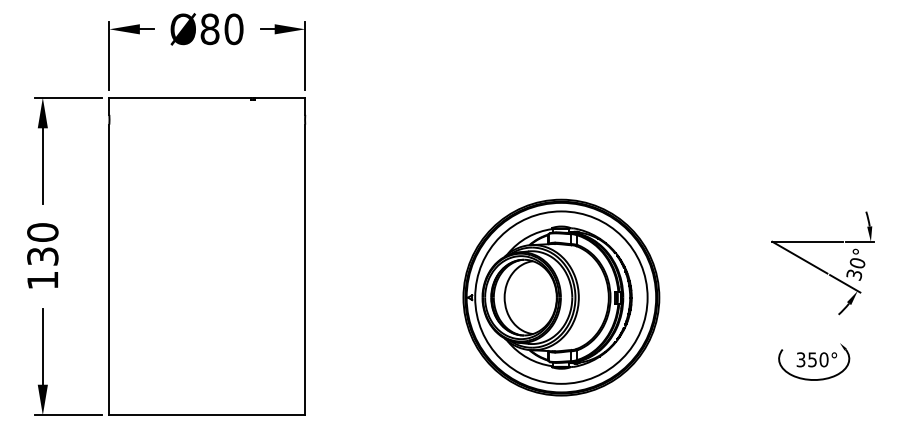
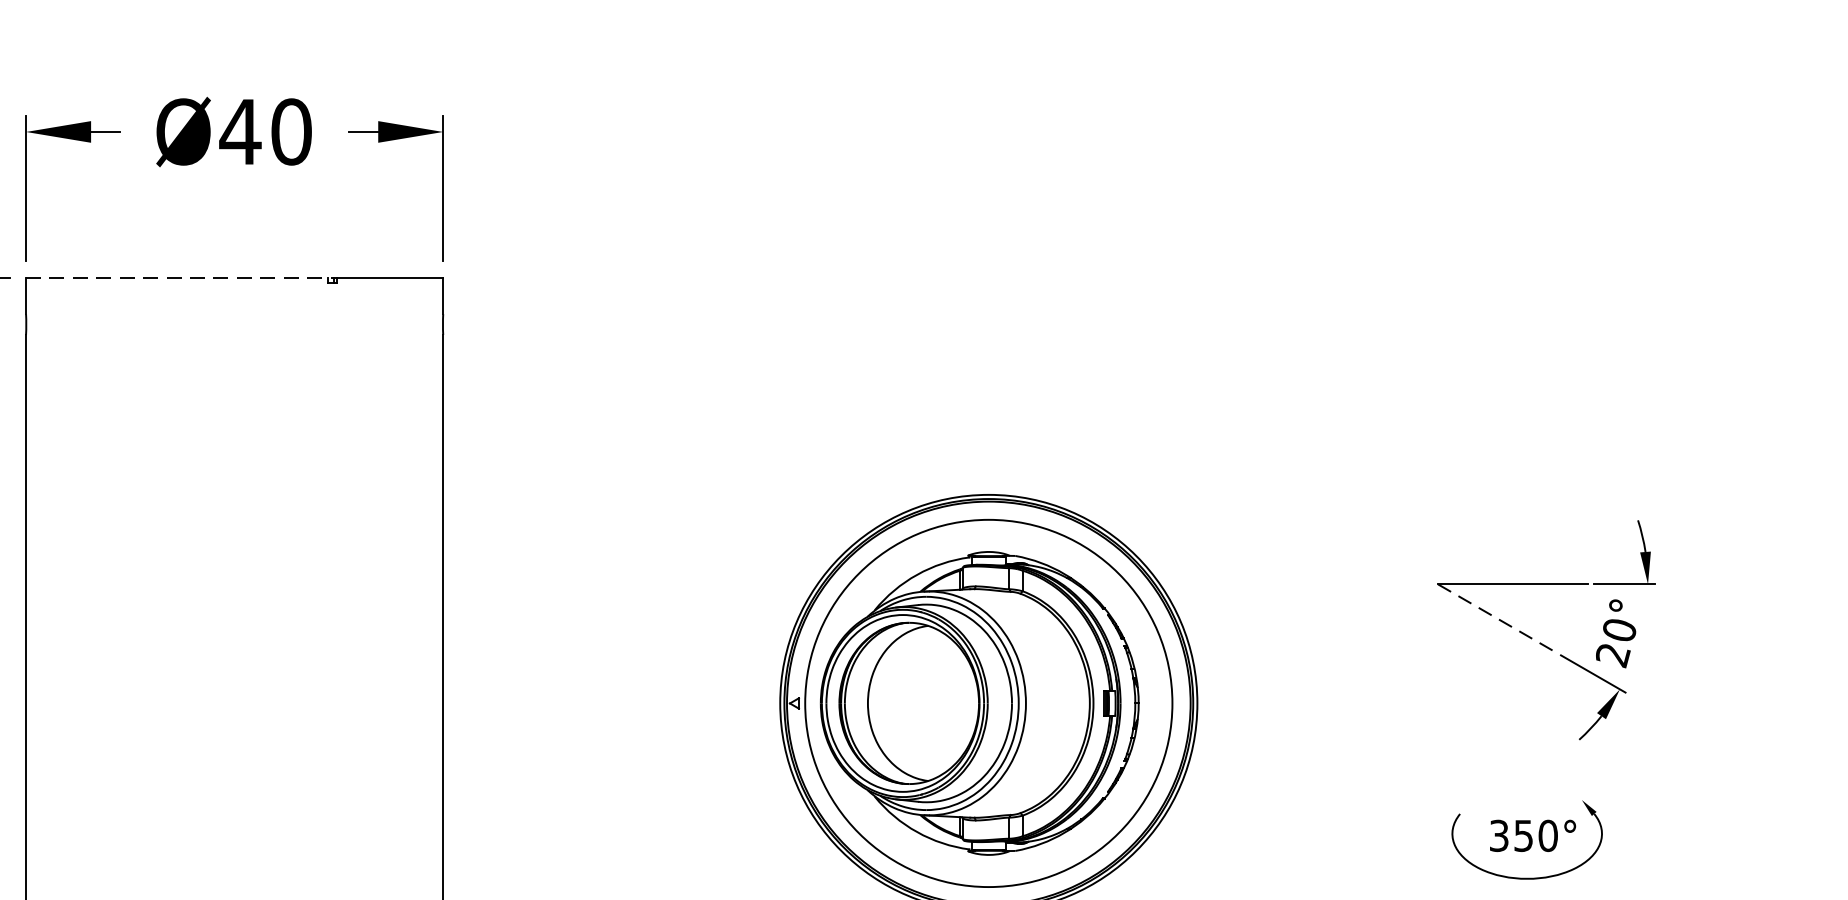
text: (209, 29) -> (239, 132), Ø80 -> Ø40
line: (182, 97) -> (181, 277), solid -> dashed
line: (799, 257) -> (1495, 617), solid -> dashed
text: (854, 275) -> (1613, 656), 30° -> 20°

